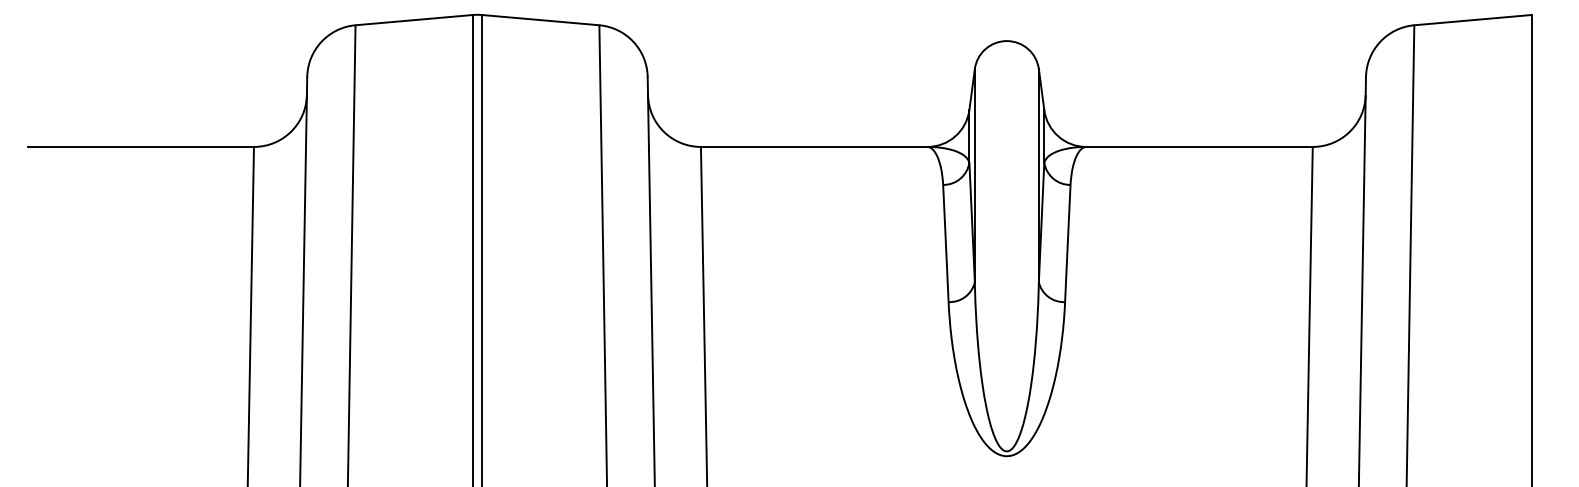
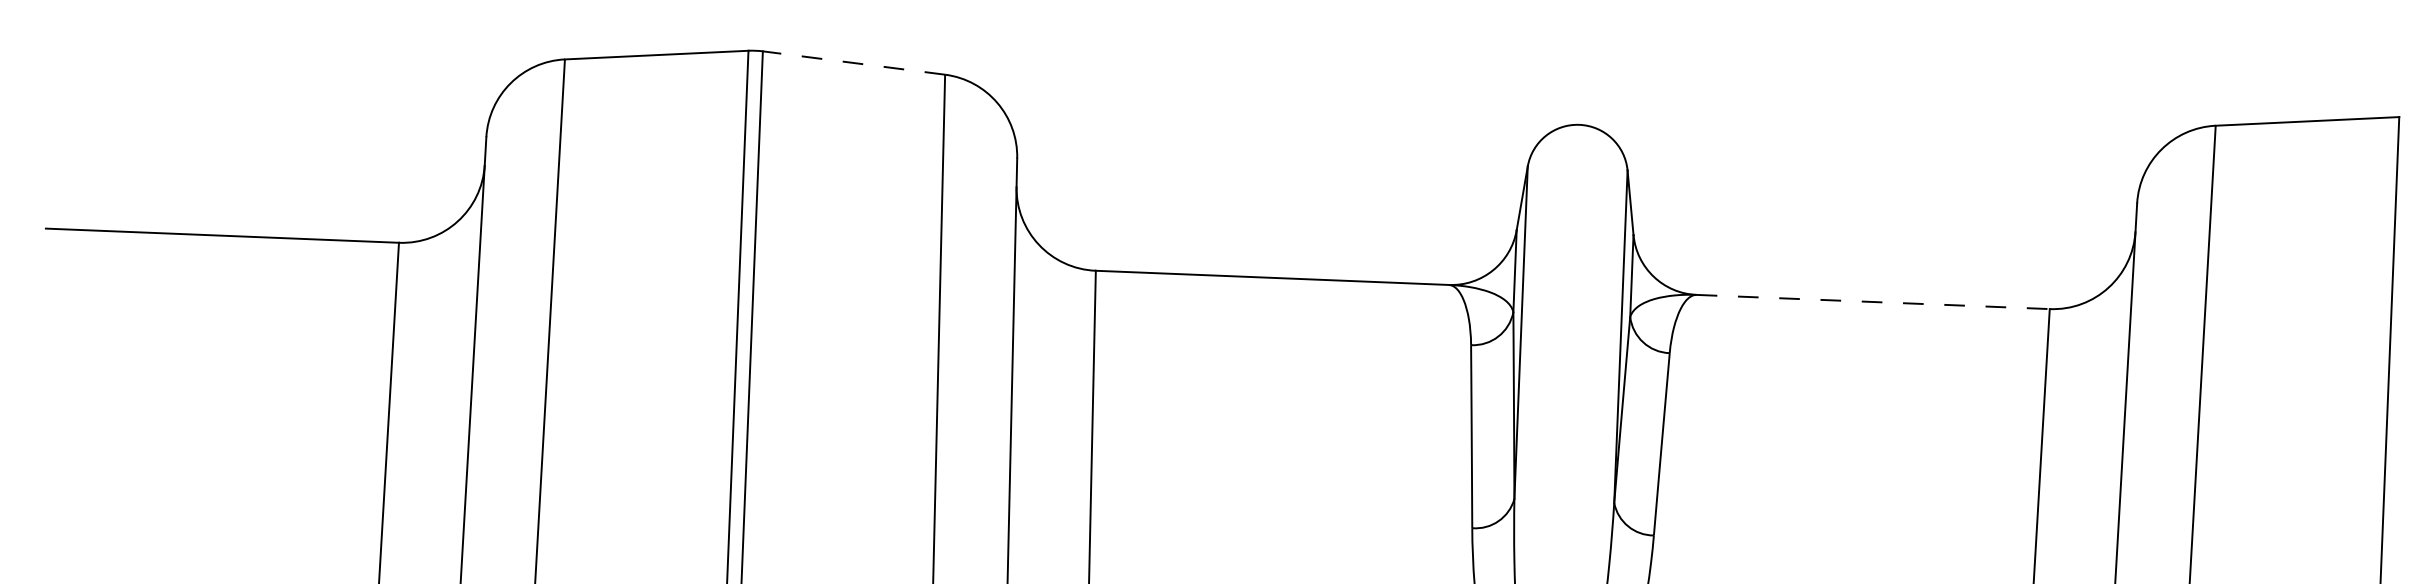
line: (540, 20) -> (853, 63), solid -> dashed
line: (1200, 146) -> (1874, 301), solid -> dashed

